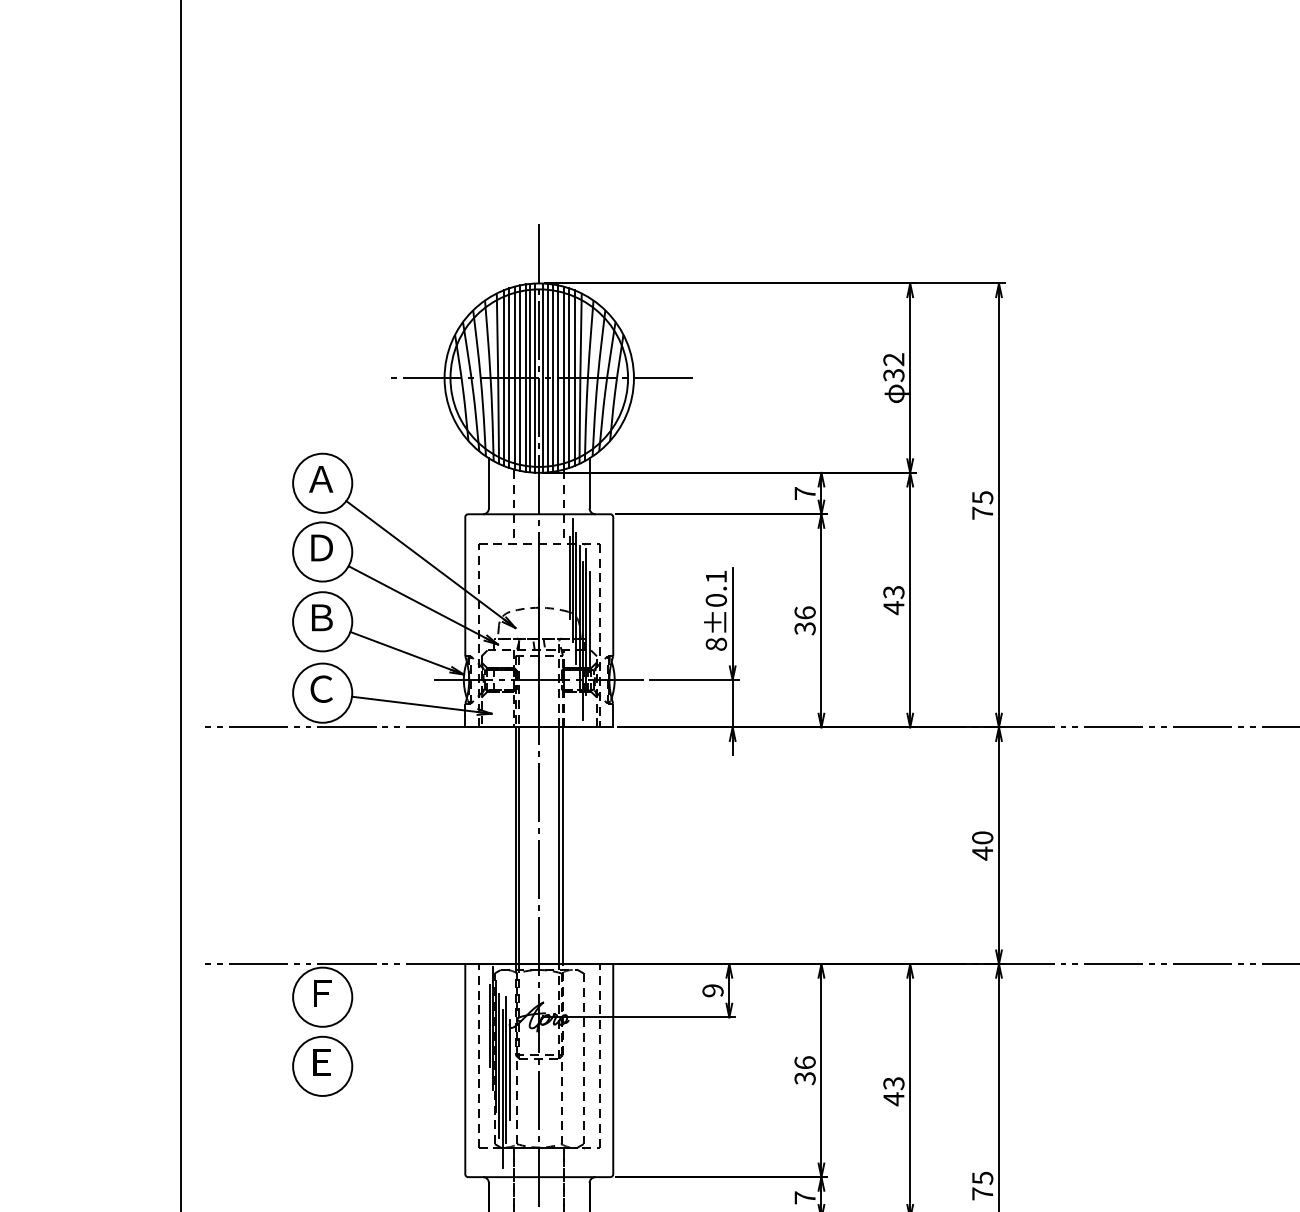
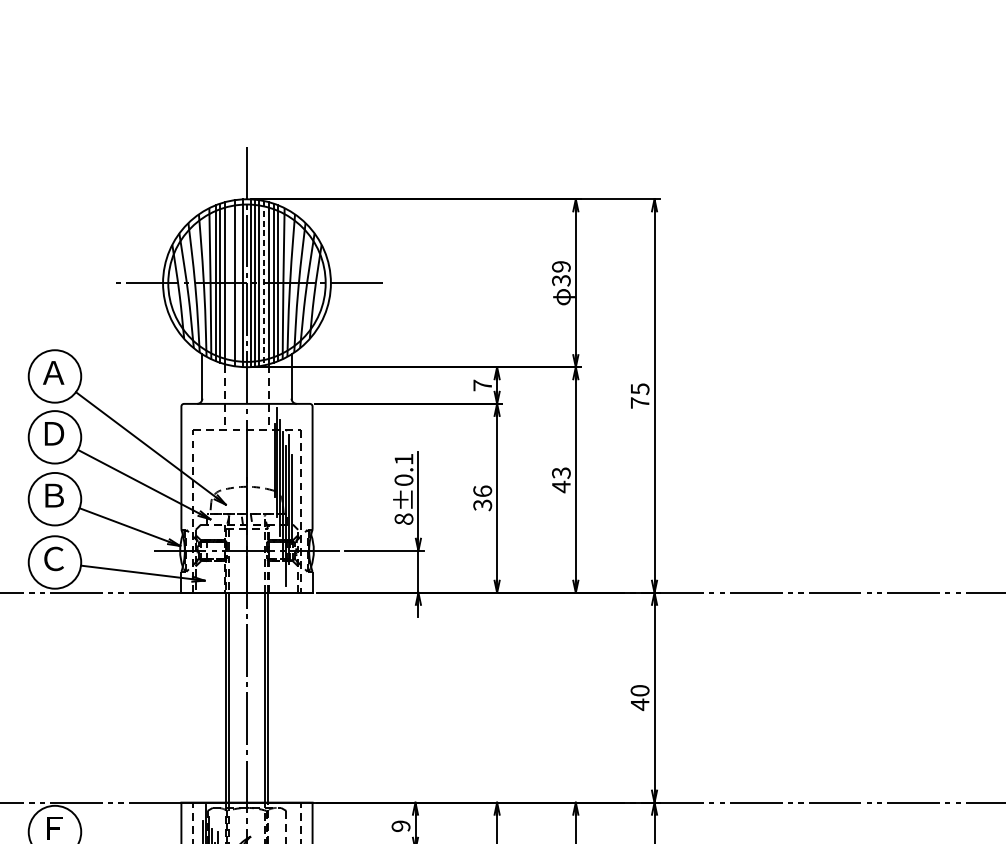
text: (893, 359) -> (561, 266), 32 -> 39
line: (520, 377) -> (230, 282), removed
line: (530, 377) -> (239, 282), removed
line: (558, 378) -> (264, 283), solid -> dashed

